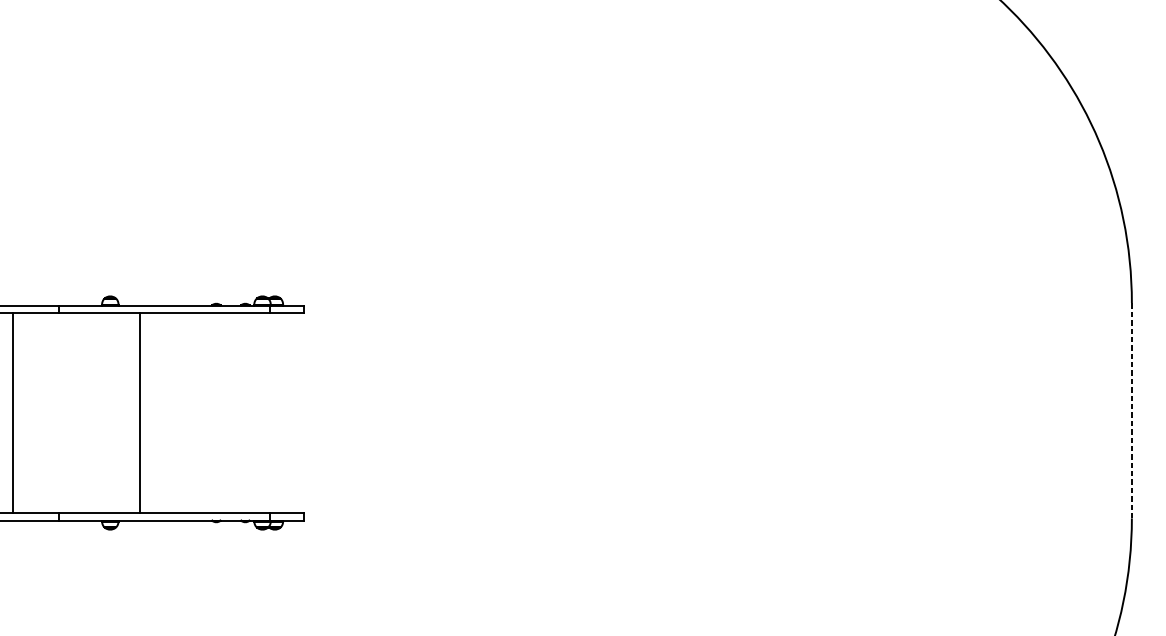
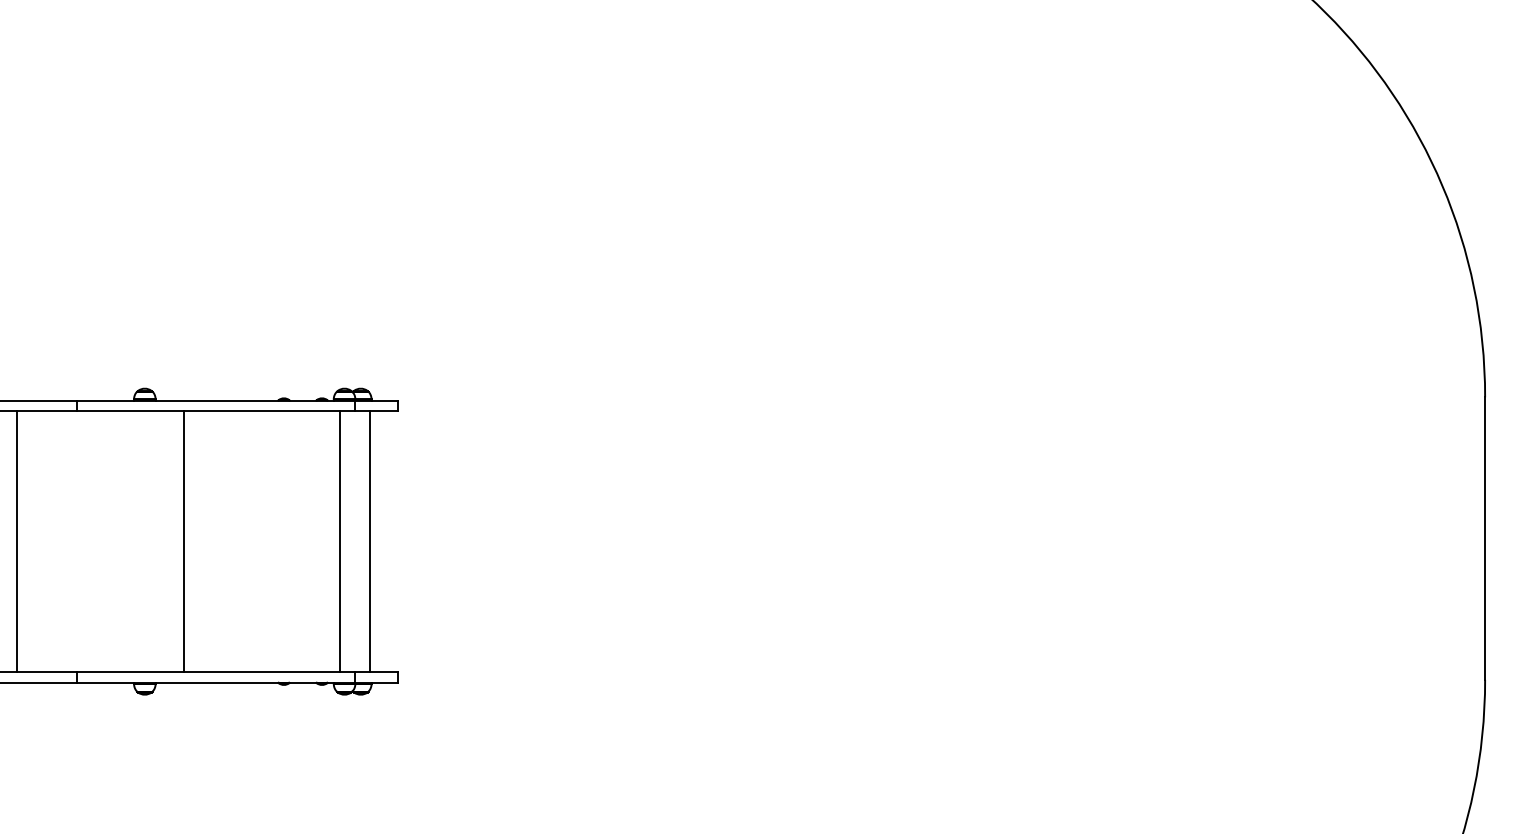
line: (1132, 410) -> (1485, 538), dashed -> solid
line: (259, 412) -> (340, 541), added
line: (282, 412) -> (370, 541), added

